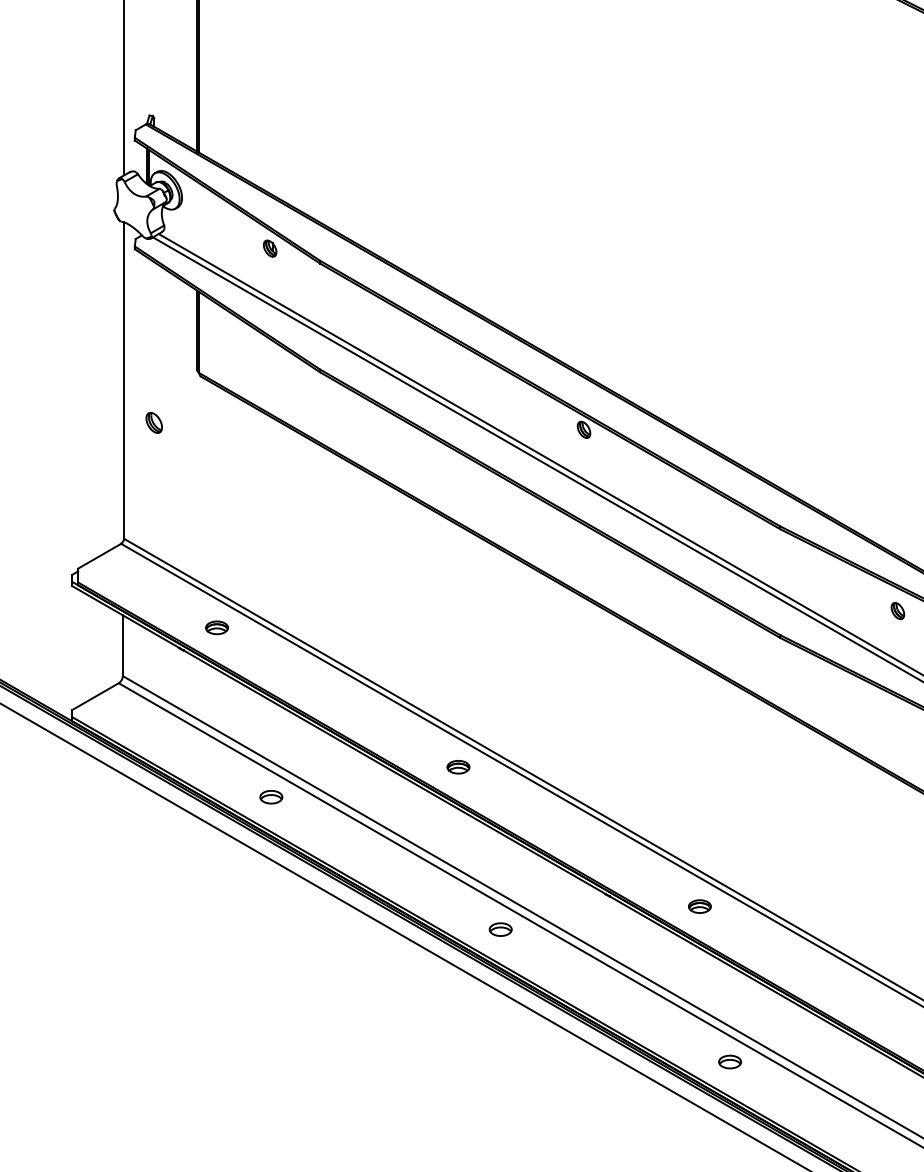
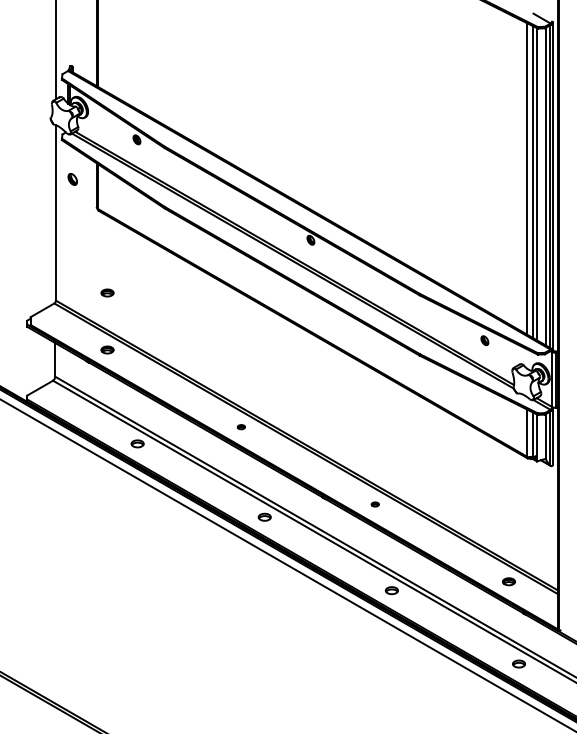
part: (153, 423) -> (72, 179), moved
part: (216, 524) -> (107, 292), added
part: (458, 765) -> (241, 426), size x0.6
part: (700, 906) -> (375, 504), size x0.6

